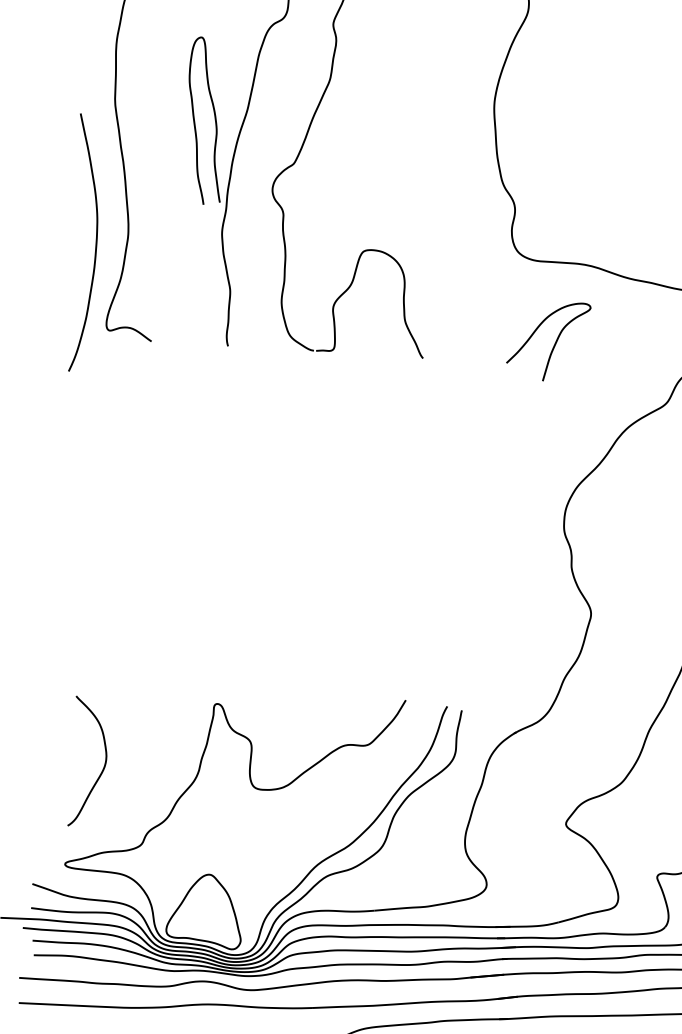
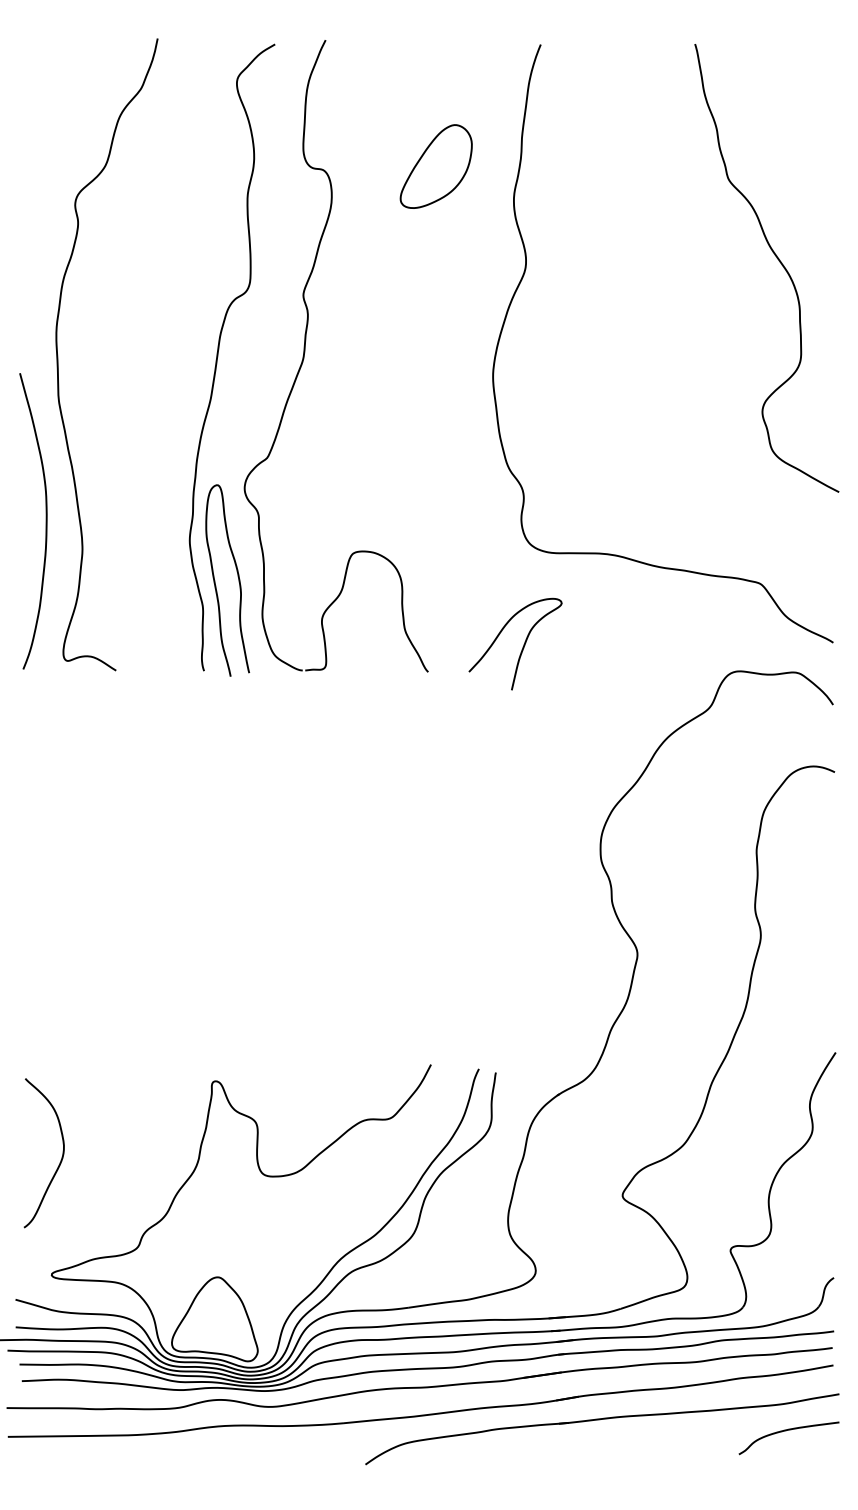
curve: (214, 117) -> (237, 576), moved
curve: (95, 243) -> (45, 521), moved
curve: (555, 341) -> (523, 644), moved
curve: (101, 770) -> (59, 1162), moved

